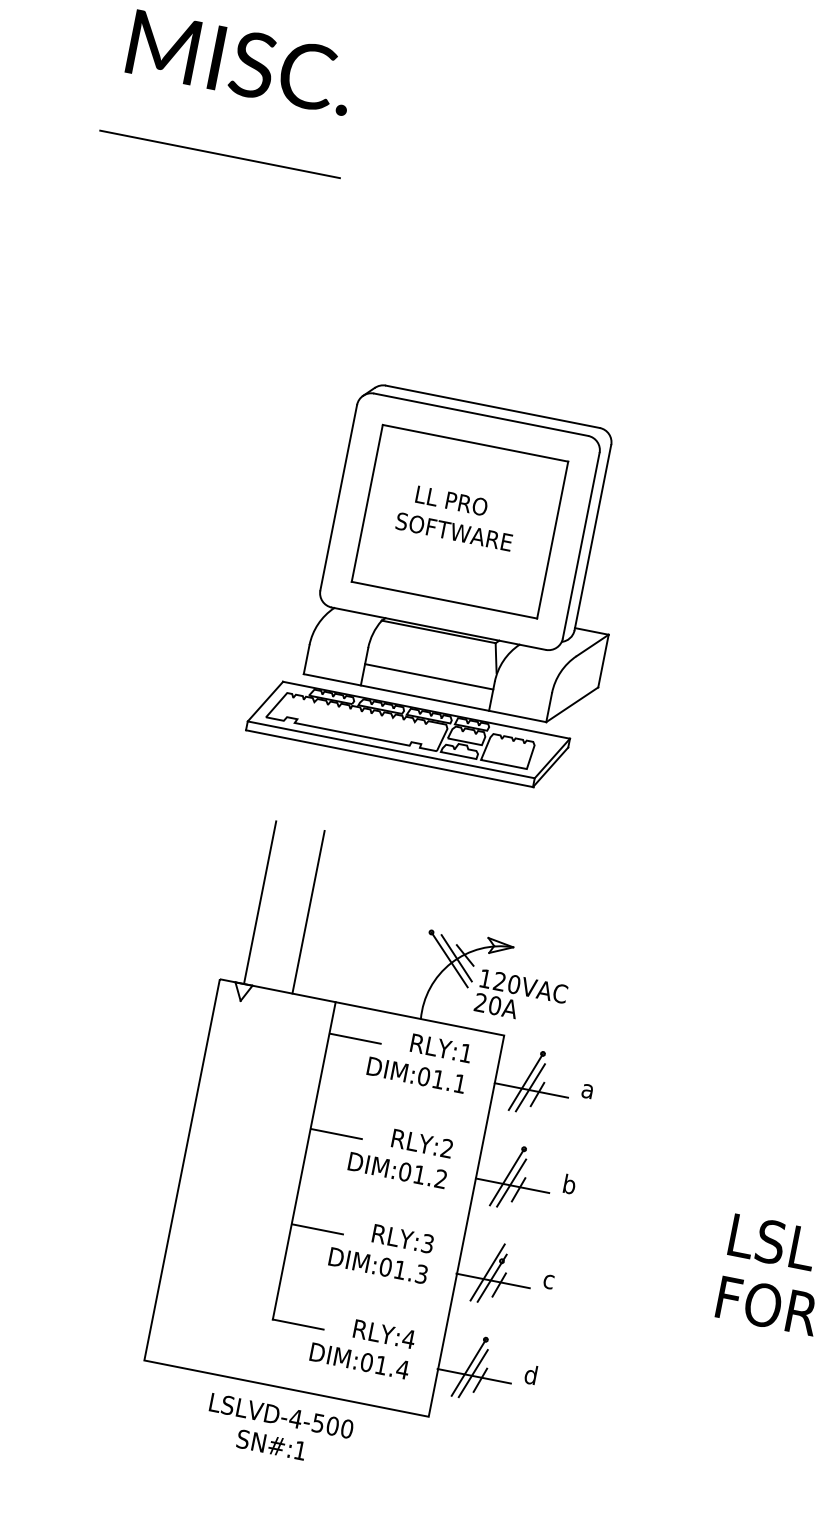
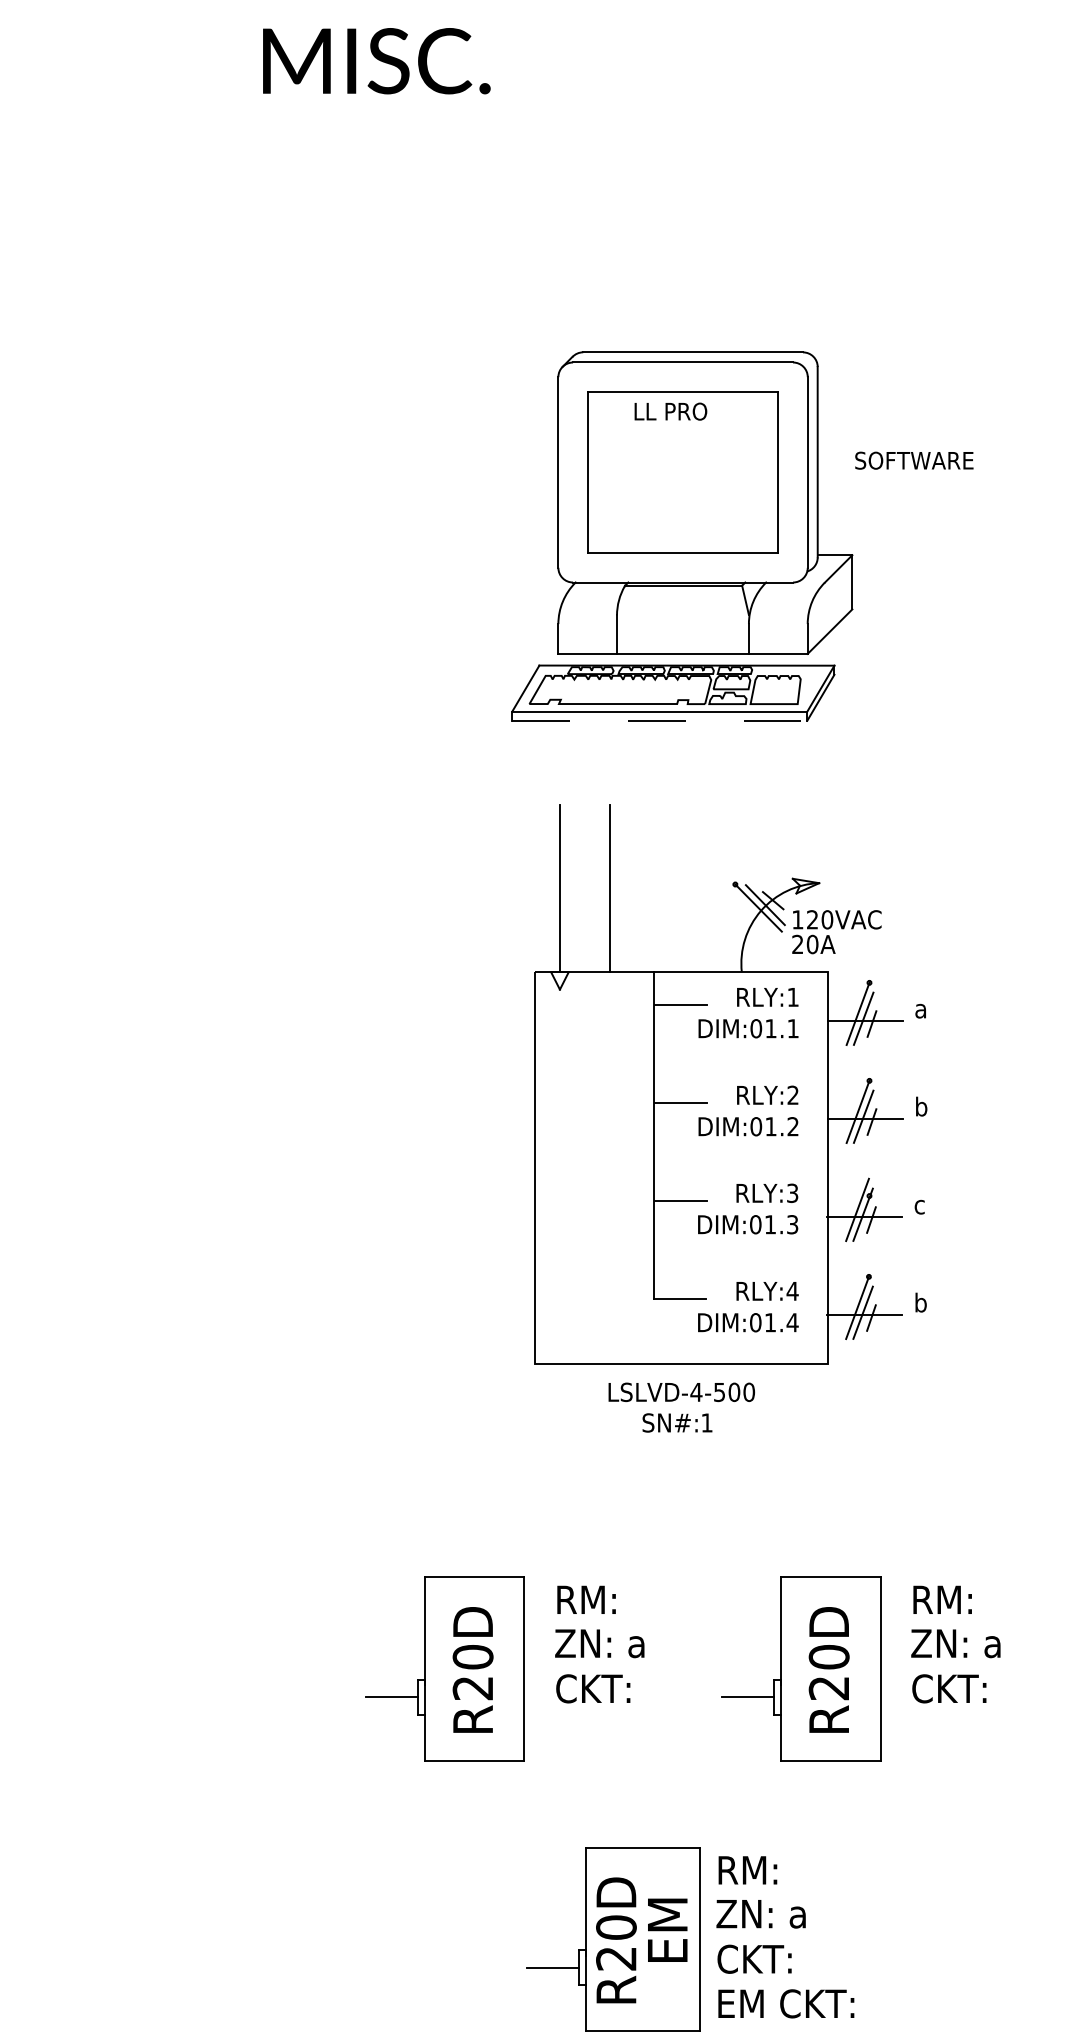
line: (219, 154) -> (373, 156), removed
text: (451, 500) -> (670, 411), moved
text: (454, 531) -> (914, 460), moved
line: (428, 677) -> (682, 632), removed
line: (390, 758) -> (660, 720), solid -> dashed
text: (531, 1374) -> (920, 1302), d -> b

